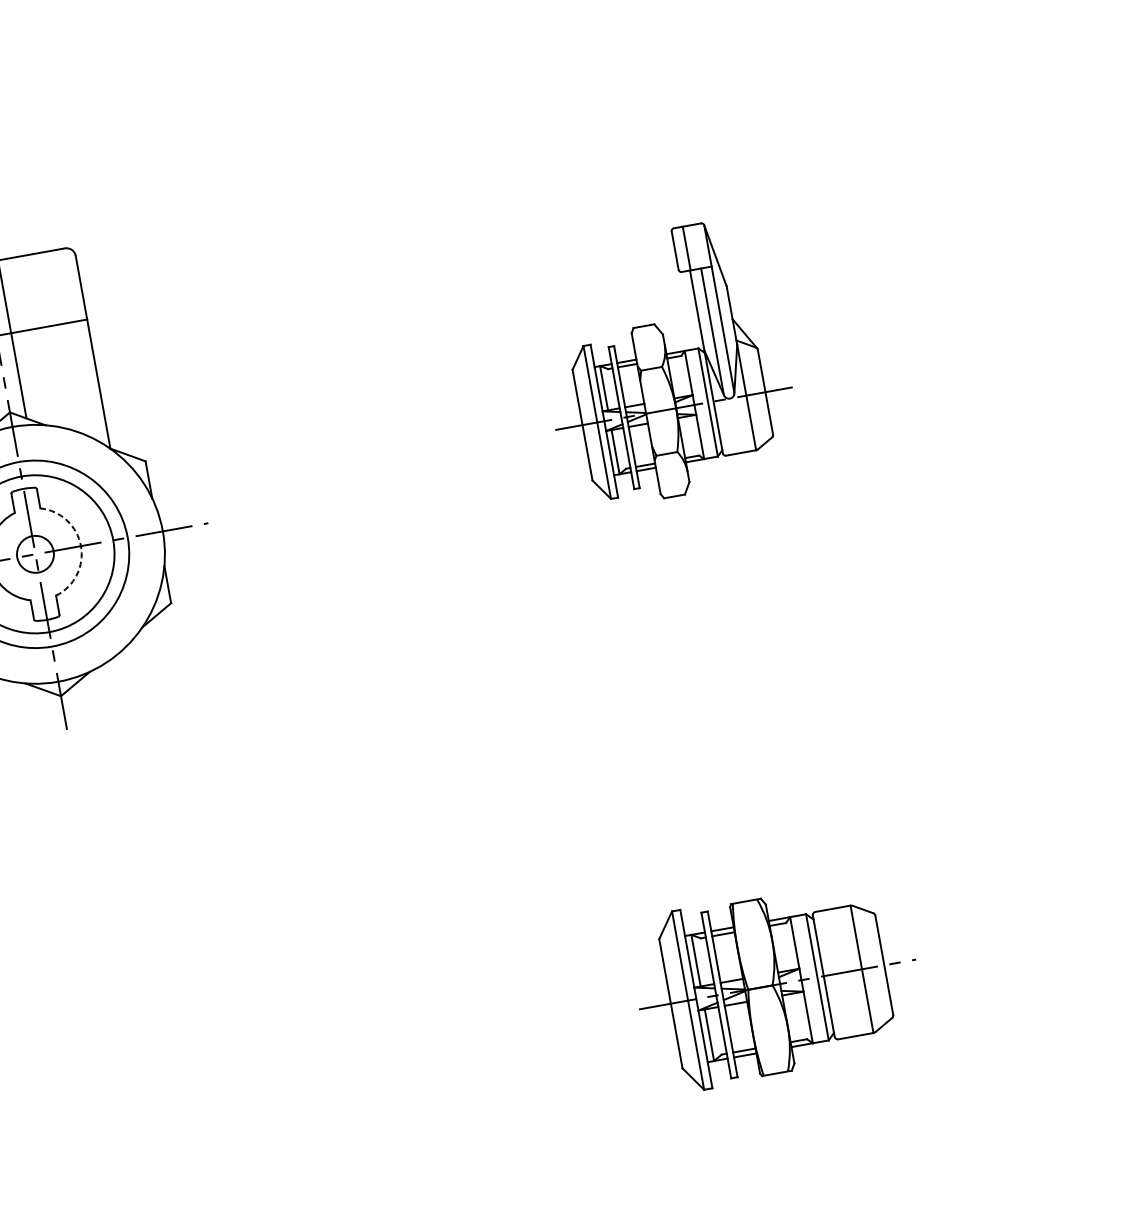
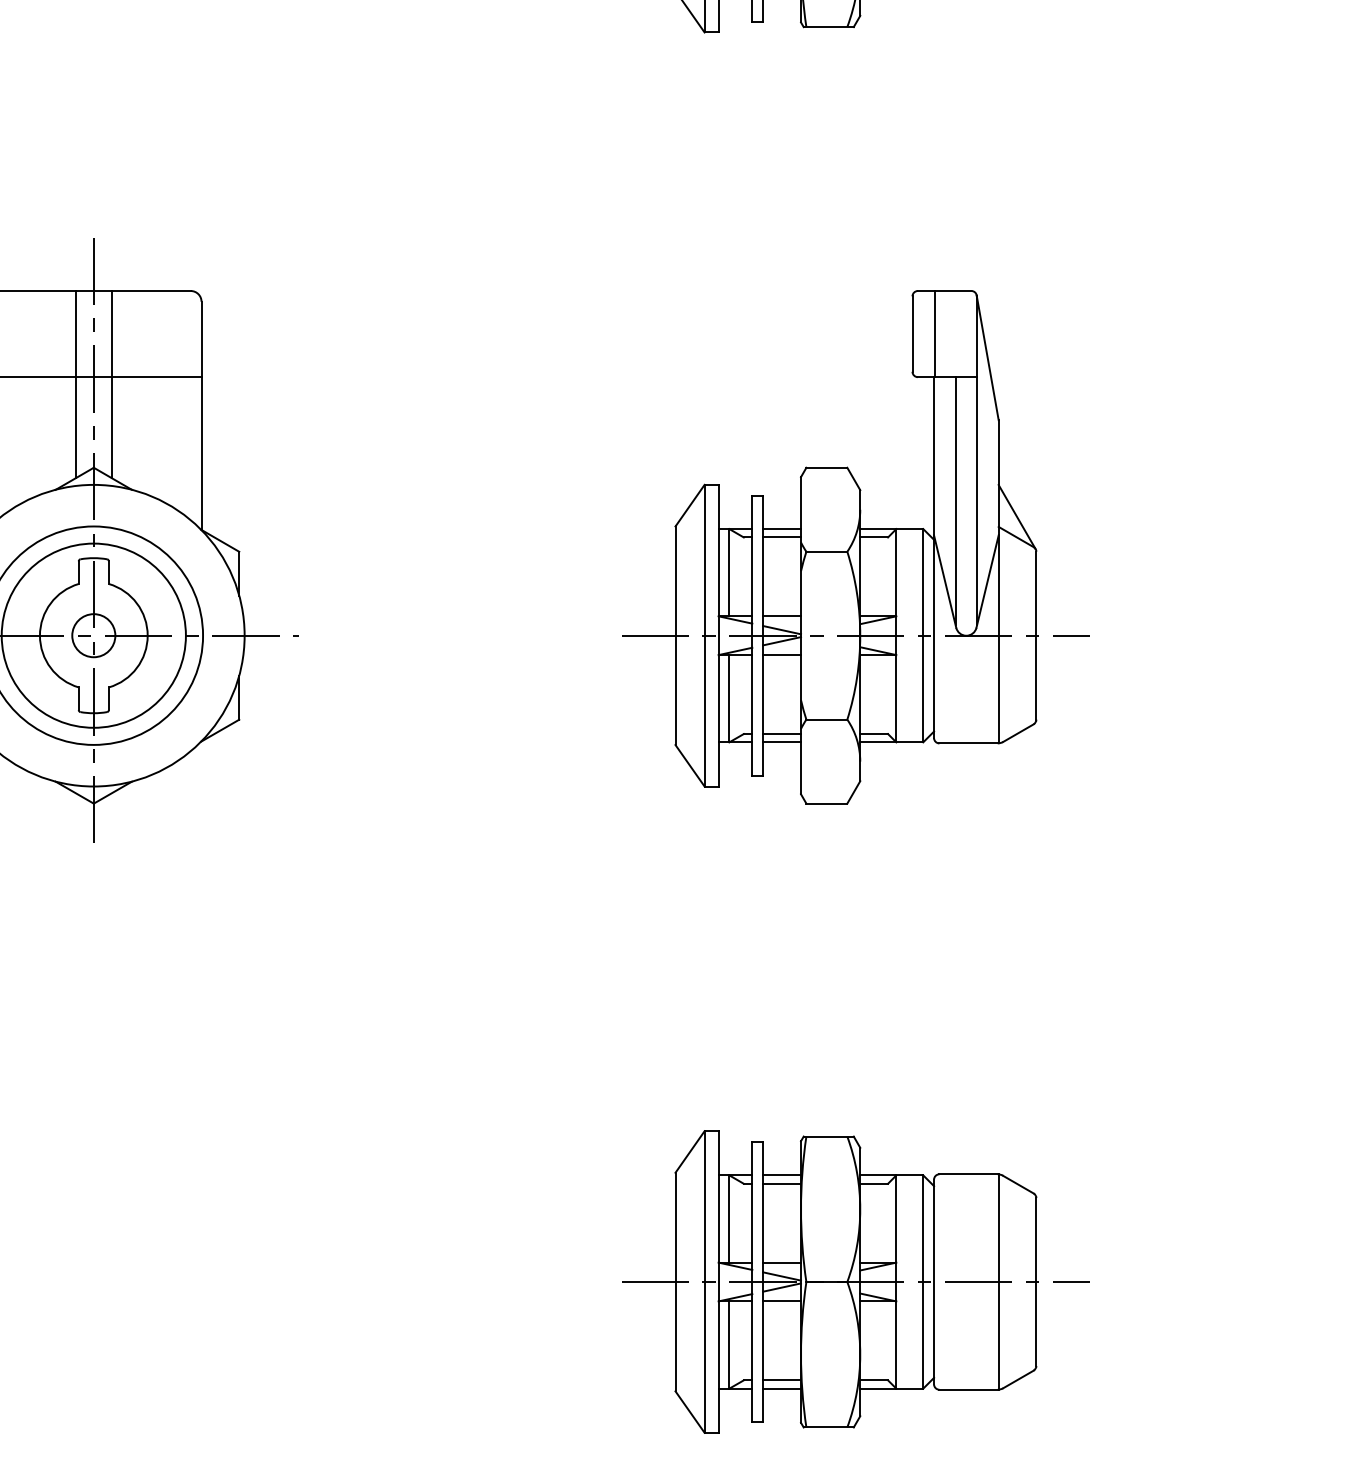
part: (665, 364) -> (855, 547), size x1.67
arc: (80, 546) -> (147, 635), dashed -> solid
part: (777, 984) -> (855, 1281), size x1.43

